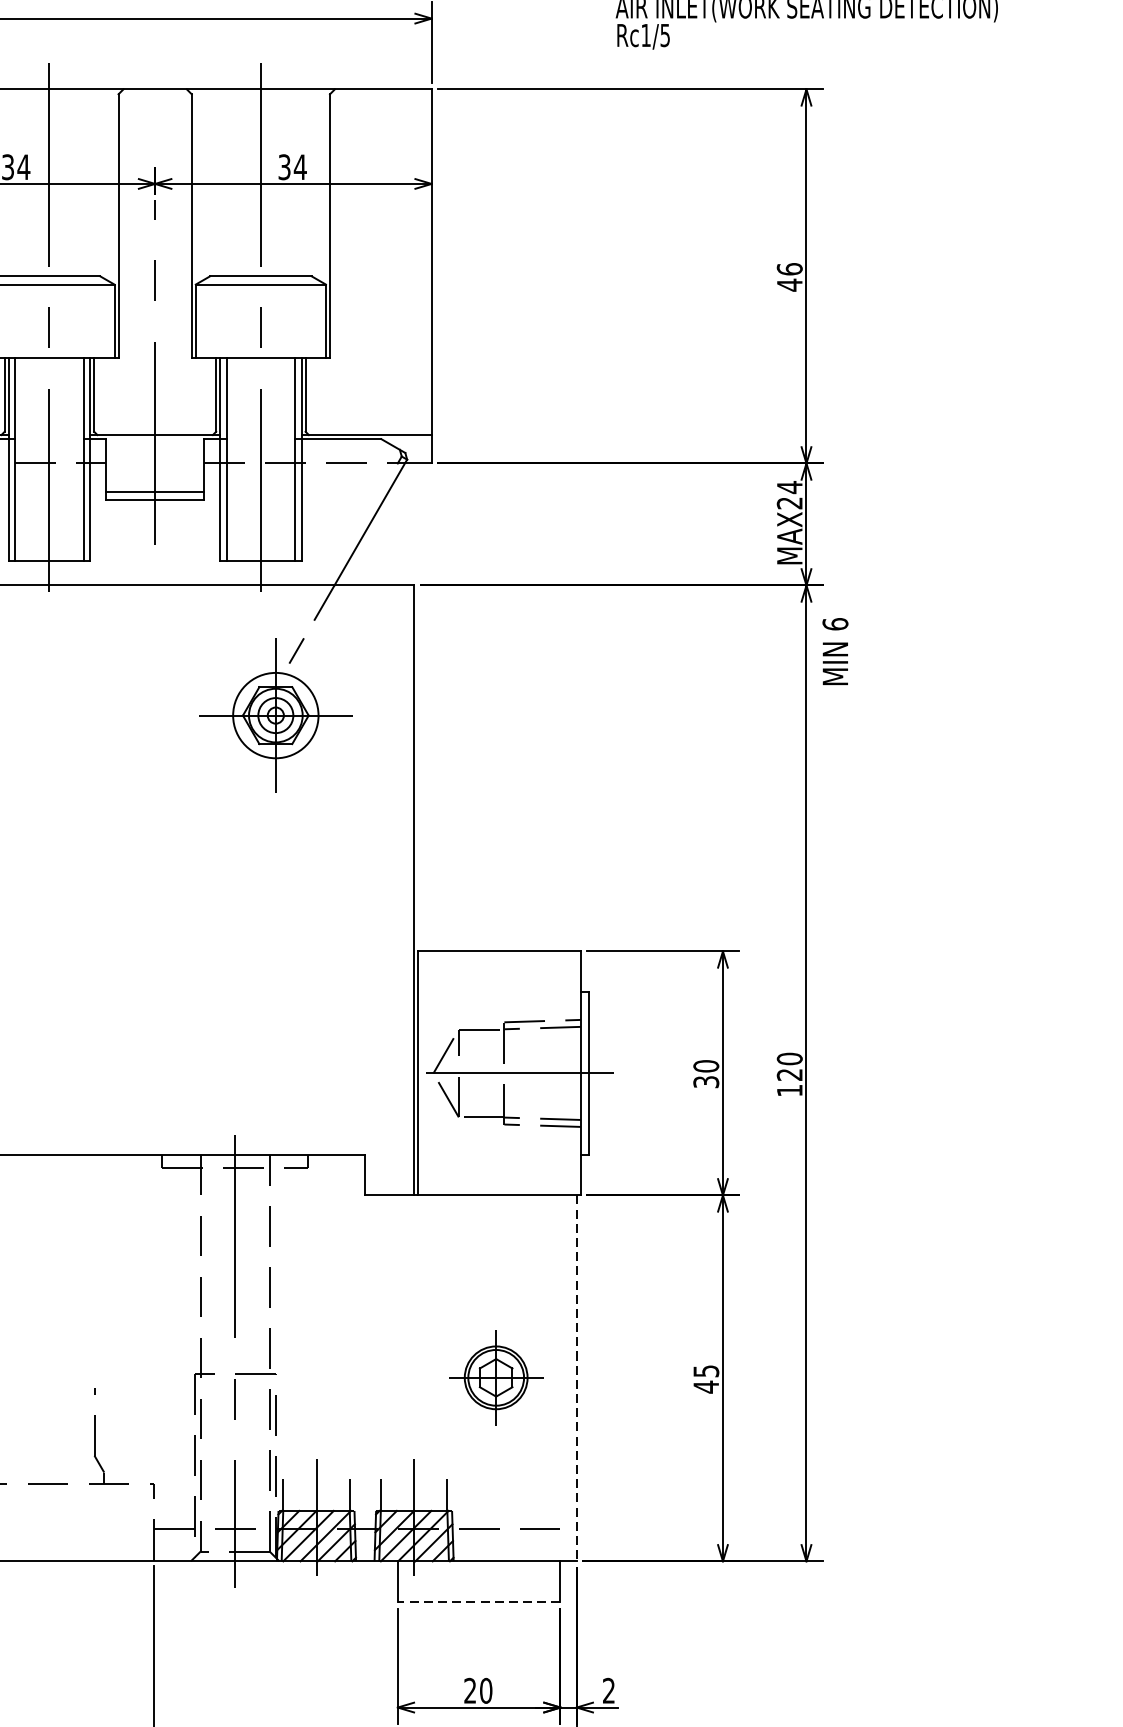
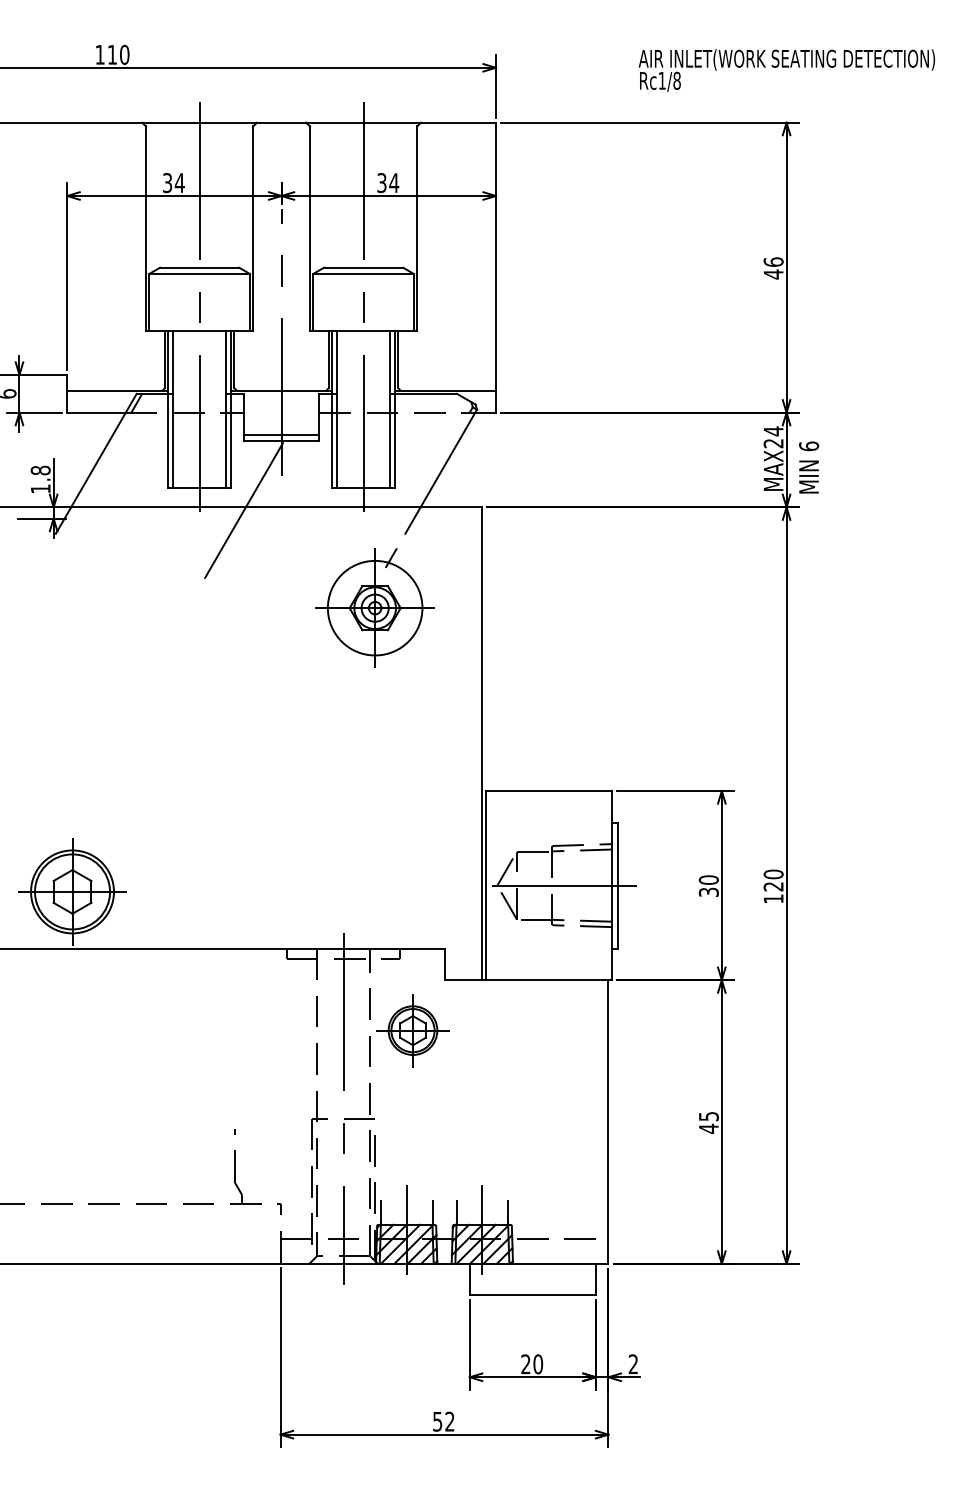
text: (664, 34) -> (676, 80), Rc1/5 -> Rc1/8
line: (115, 575) -> (250, 499), added
text: (836, 651) -> (809, 467), moved
circle: (274, 714) -> (374, 607), size x1.43
part: (495, 1377) -> (412, 1030), moved
line: (576, 1378) -> (608, 1122), dashed -> solid
line: (478, 1602) -> (532, 1295), dashed -> solid

